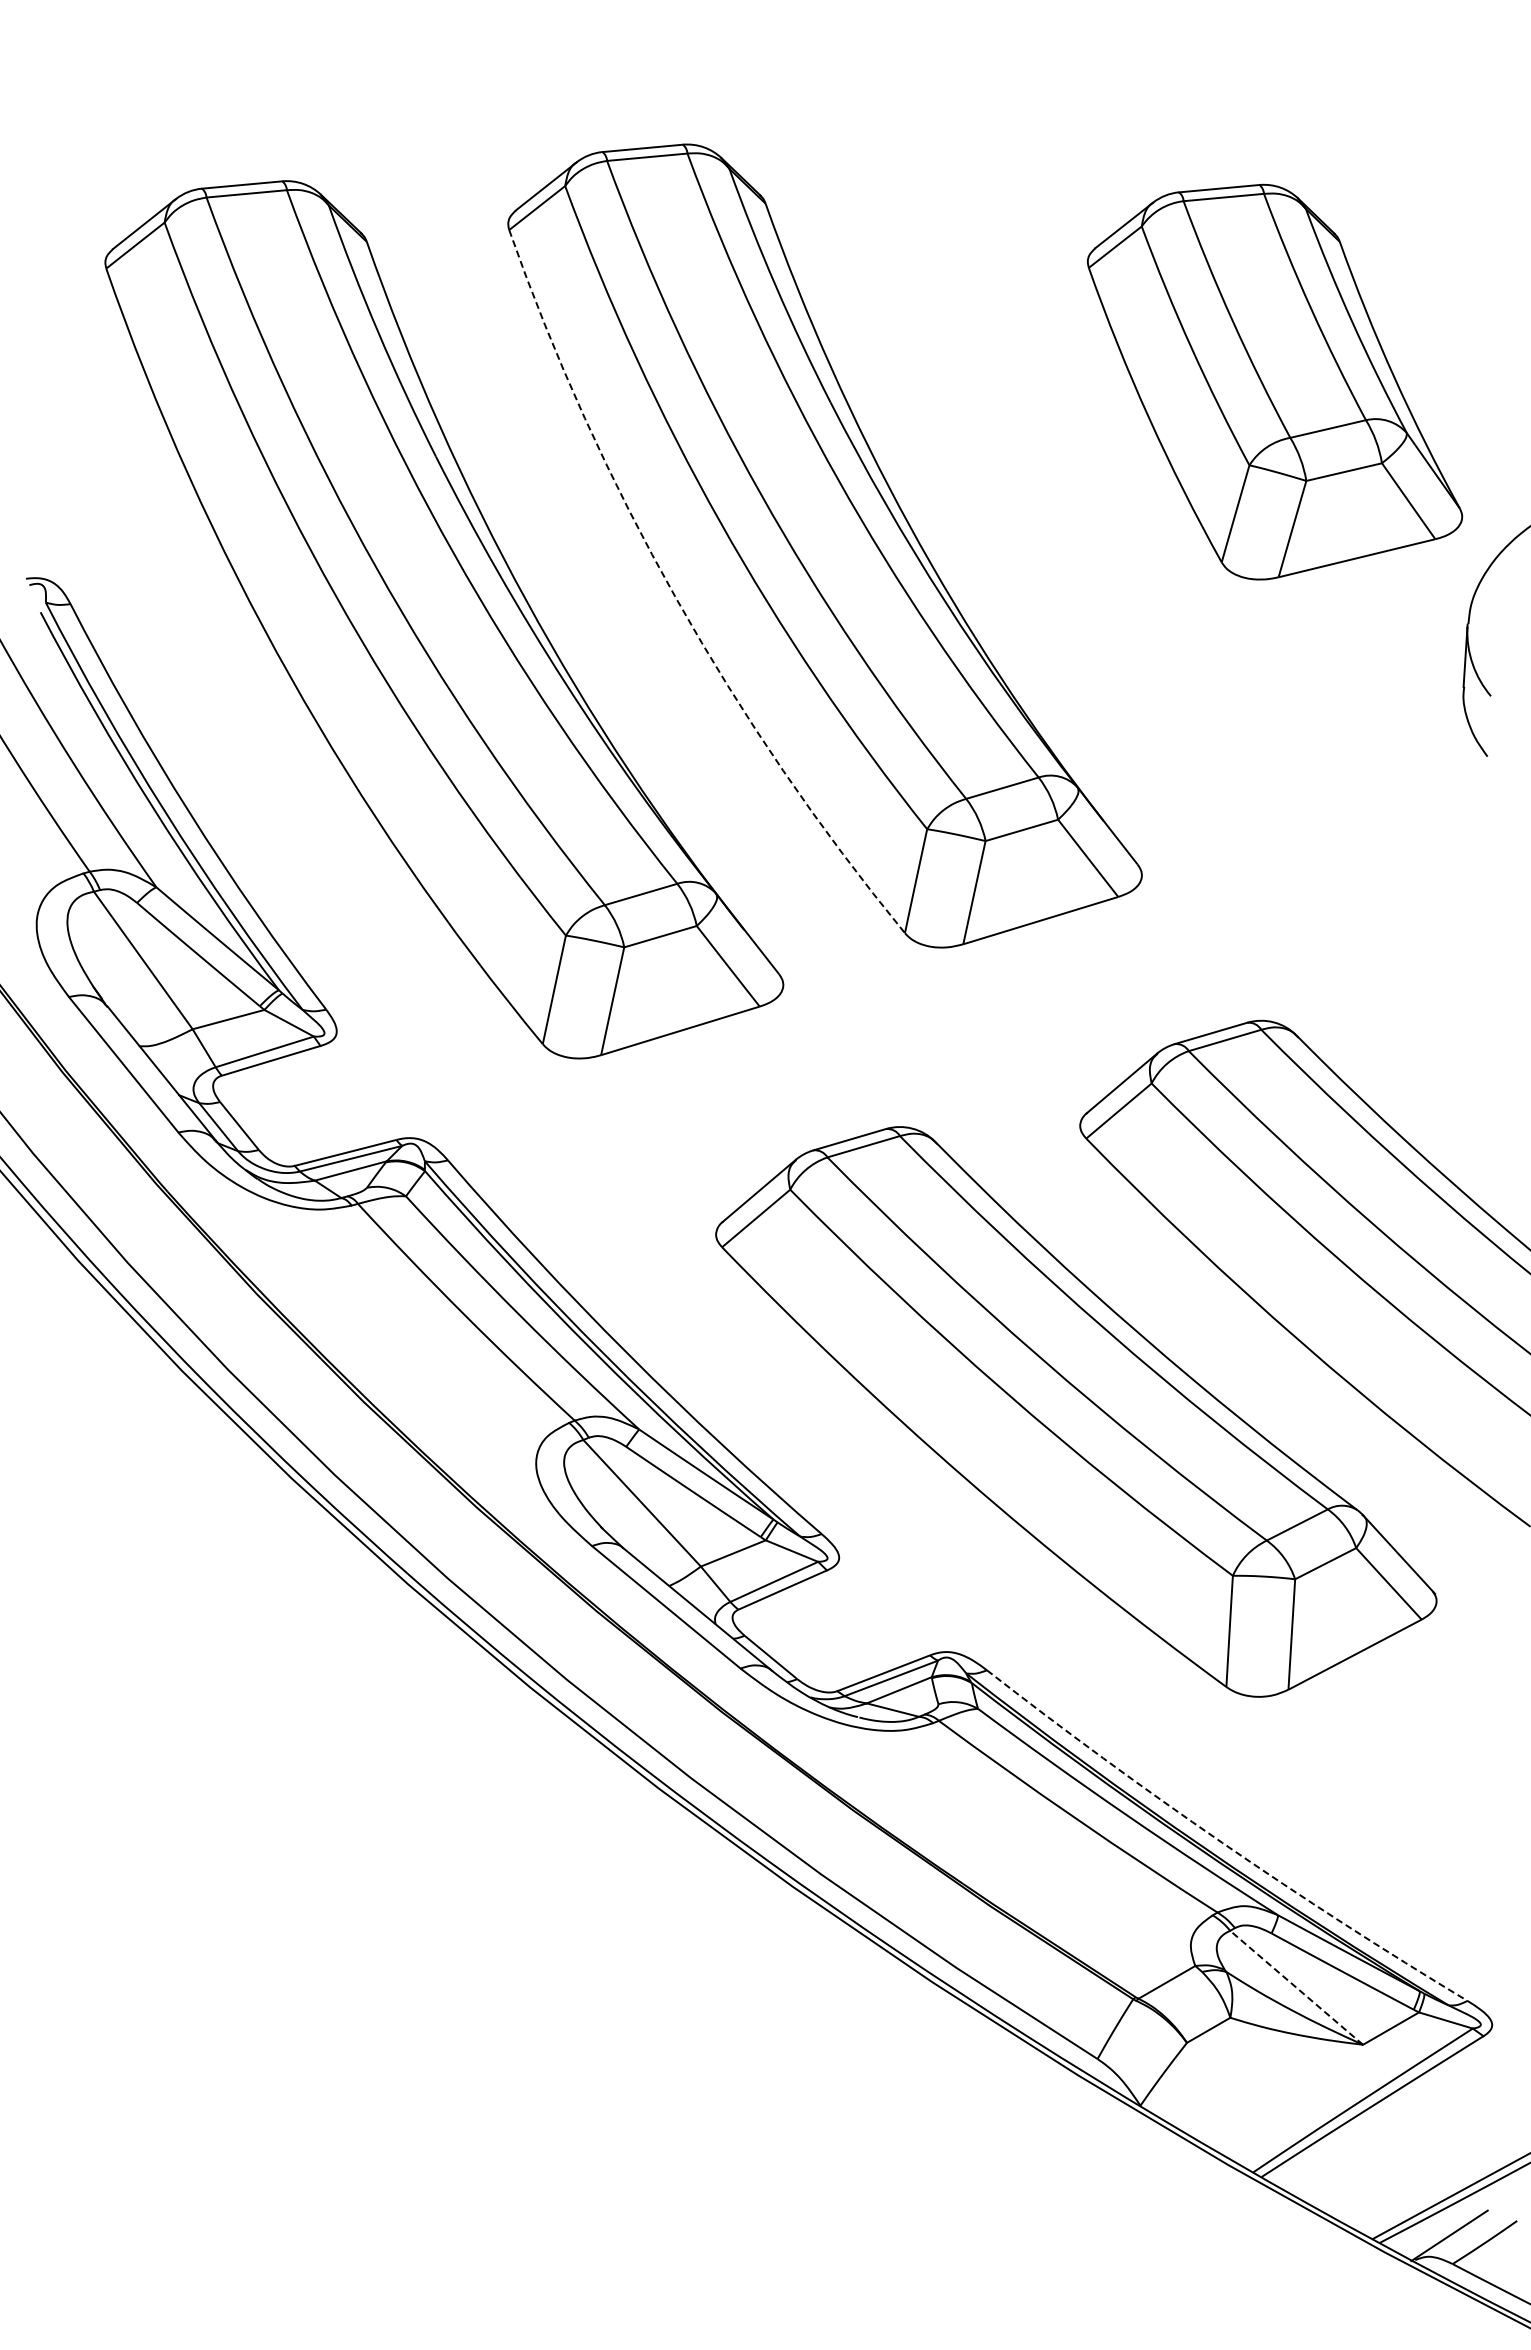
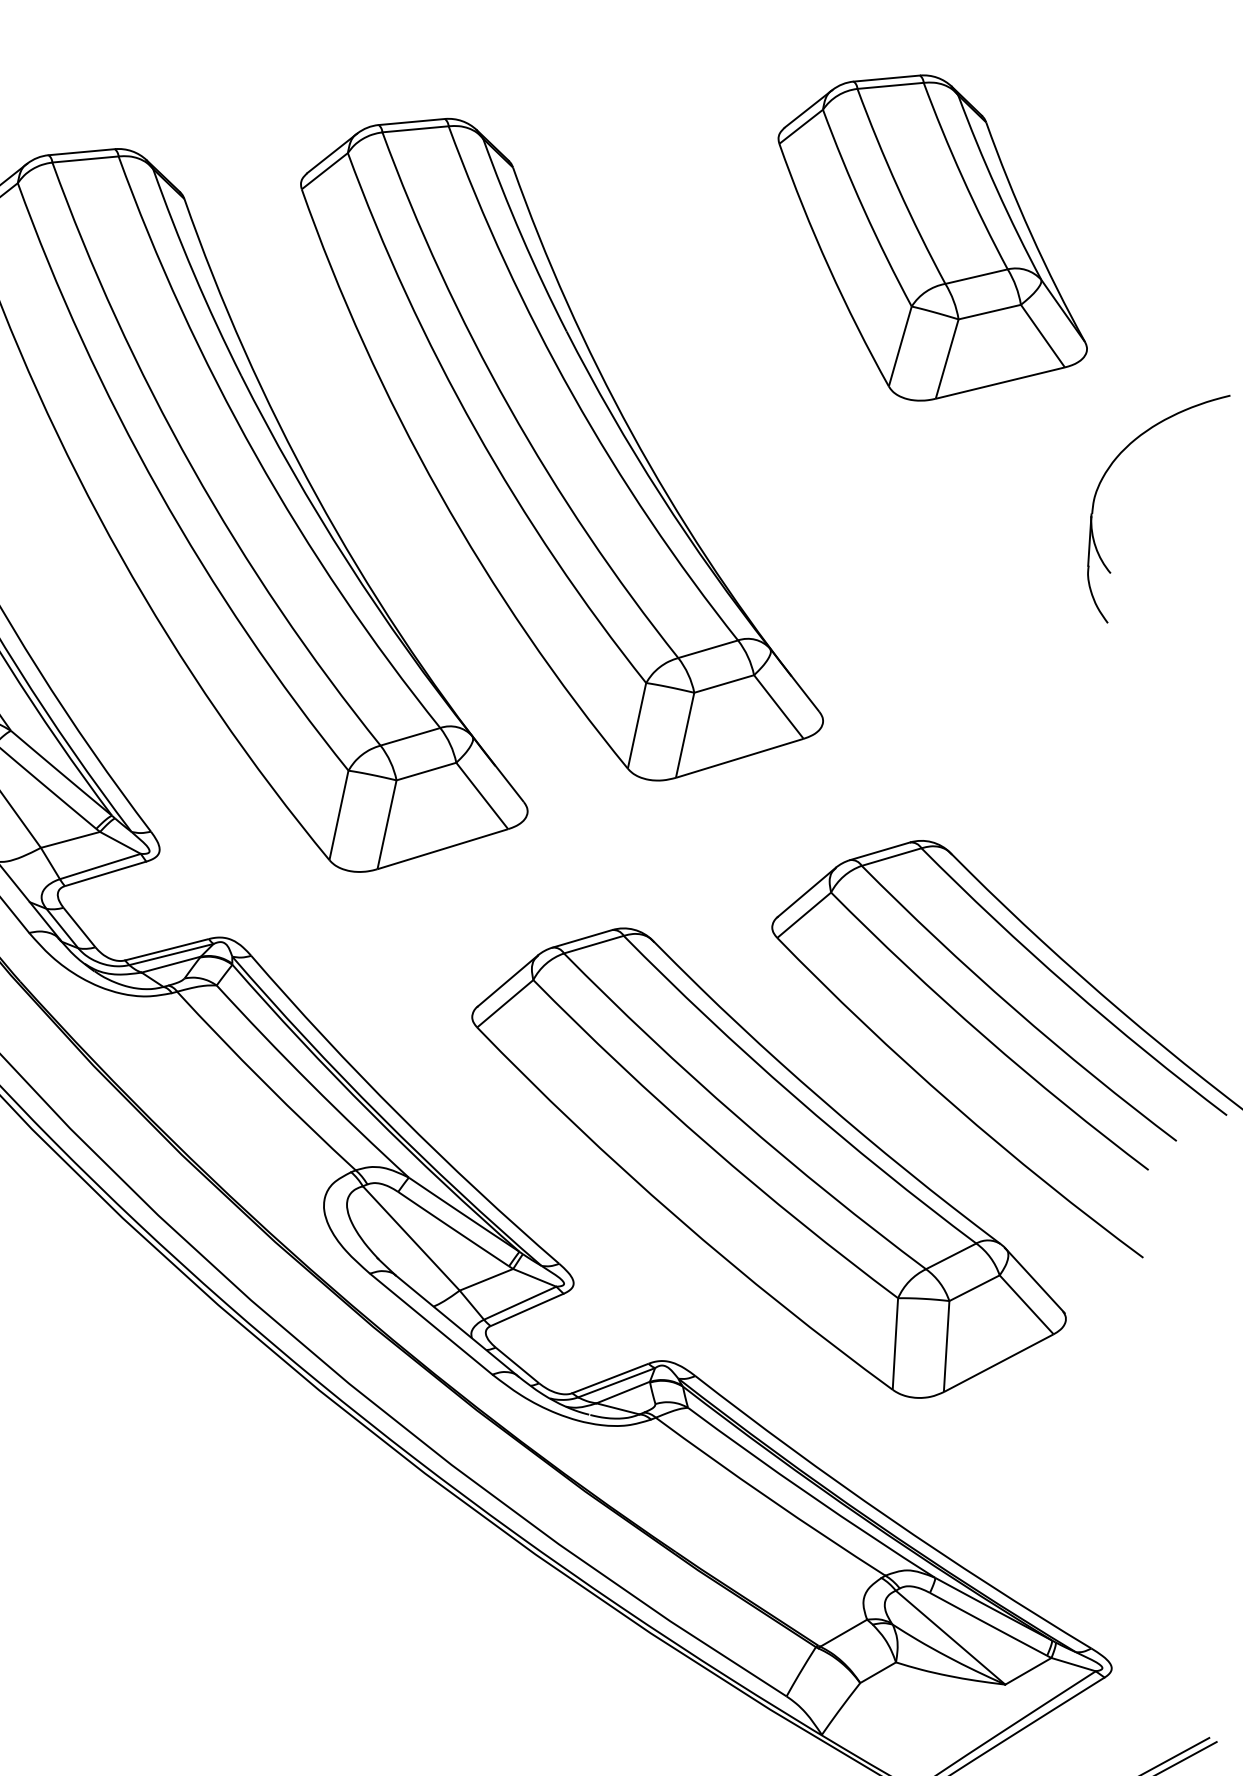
part: (1275, 381) -> (933, 237), moved
arc: (676, 598) -> (439, 492), dashed -> solid
arc: (1222, 1842) -> (889, 1517), dashed -> solid
line: (1296, 1987) -> (950, 1637), dashed -> solid

